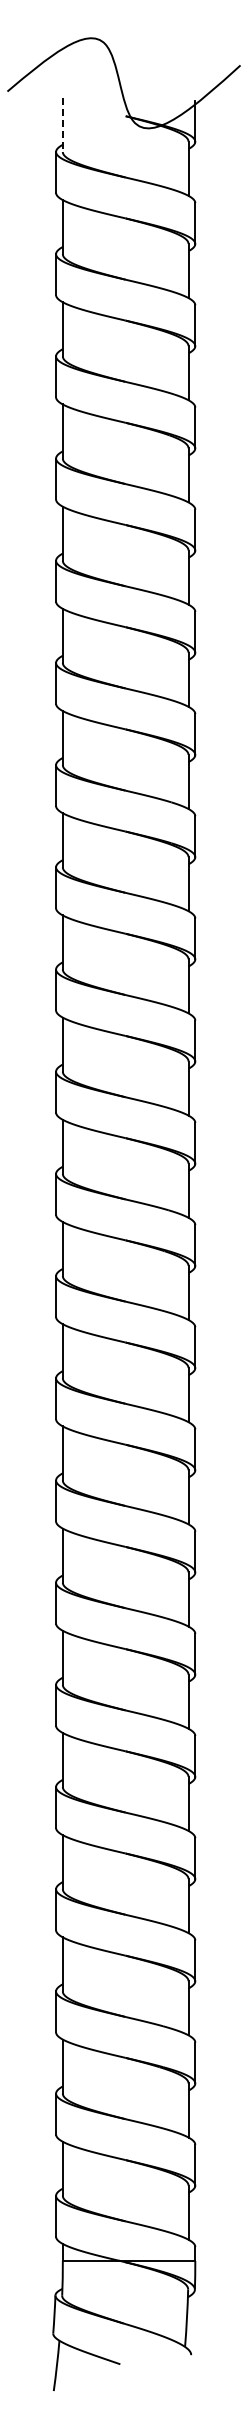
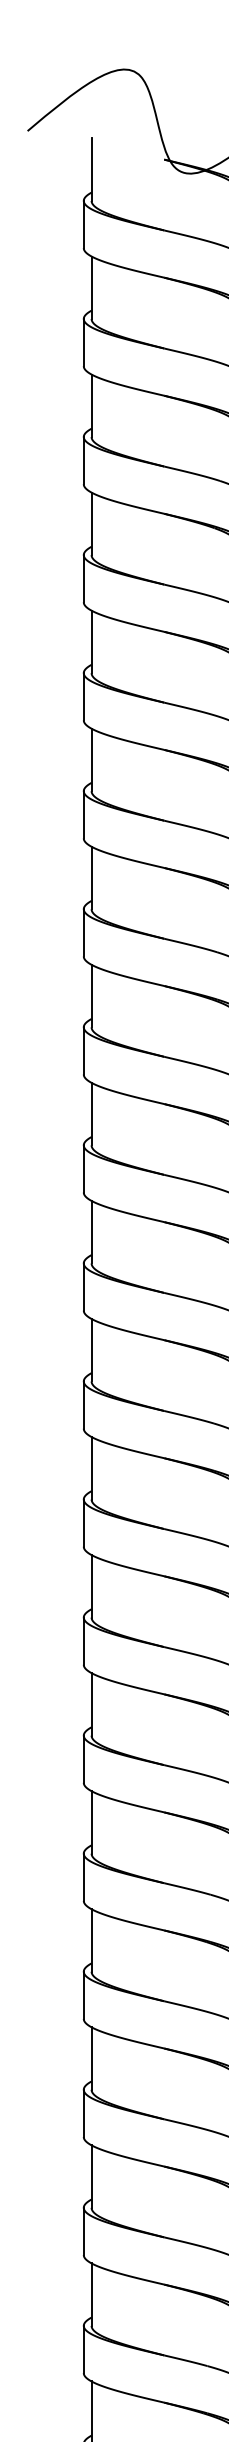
line: (62, 125) -> (91, 170), dashed -> solid

